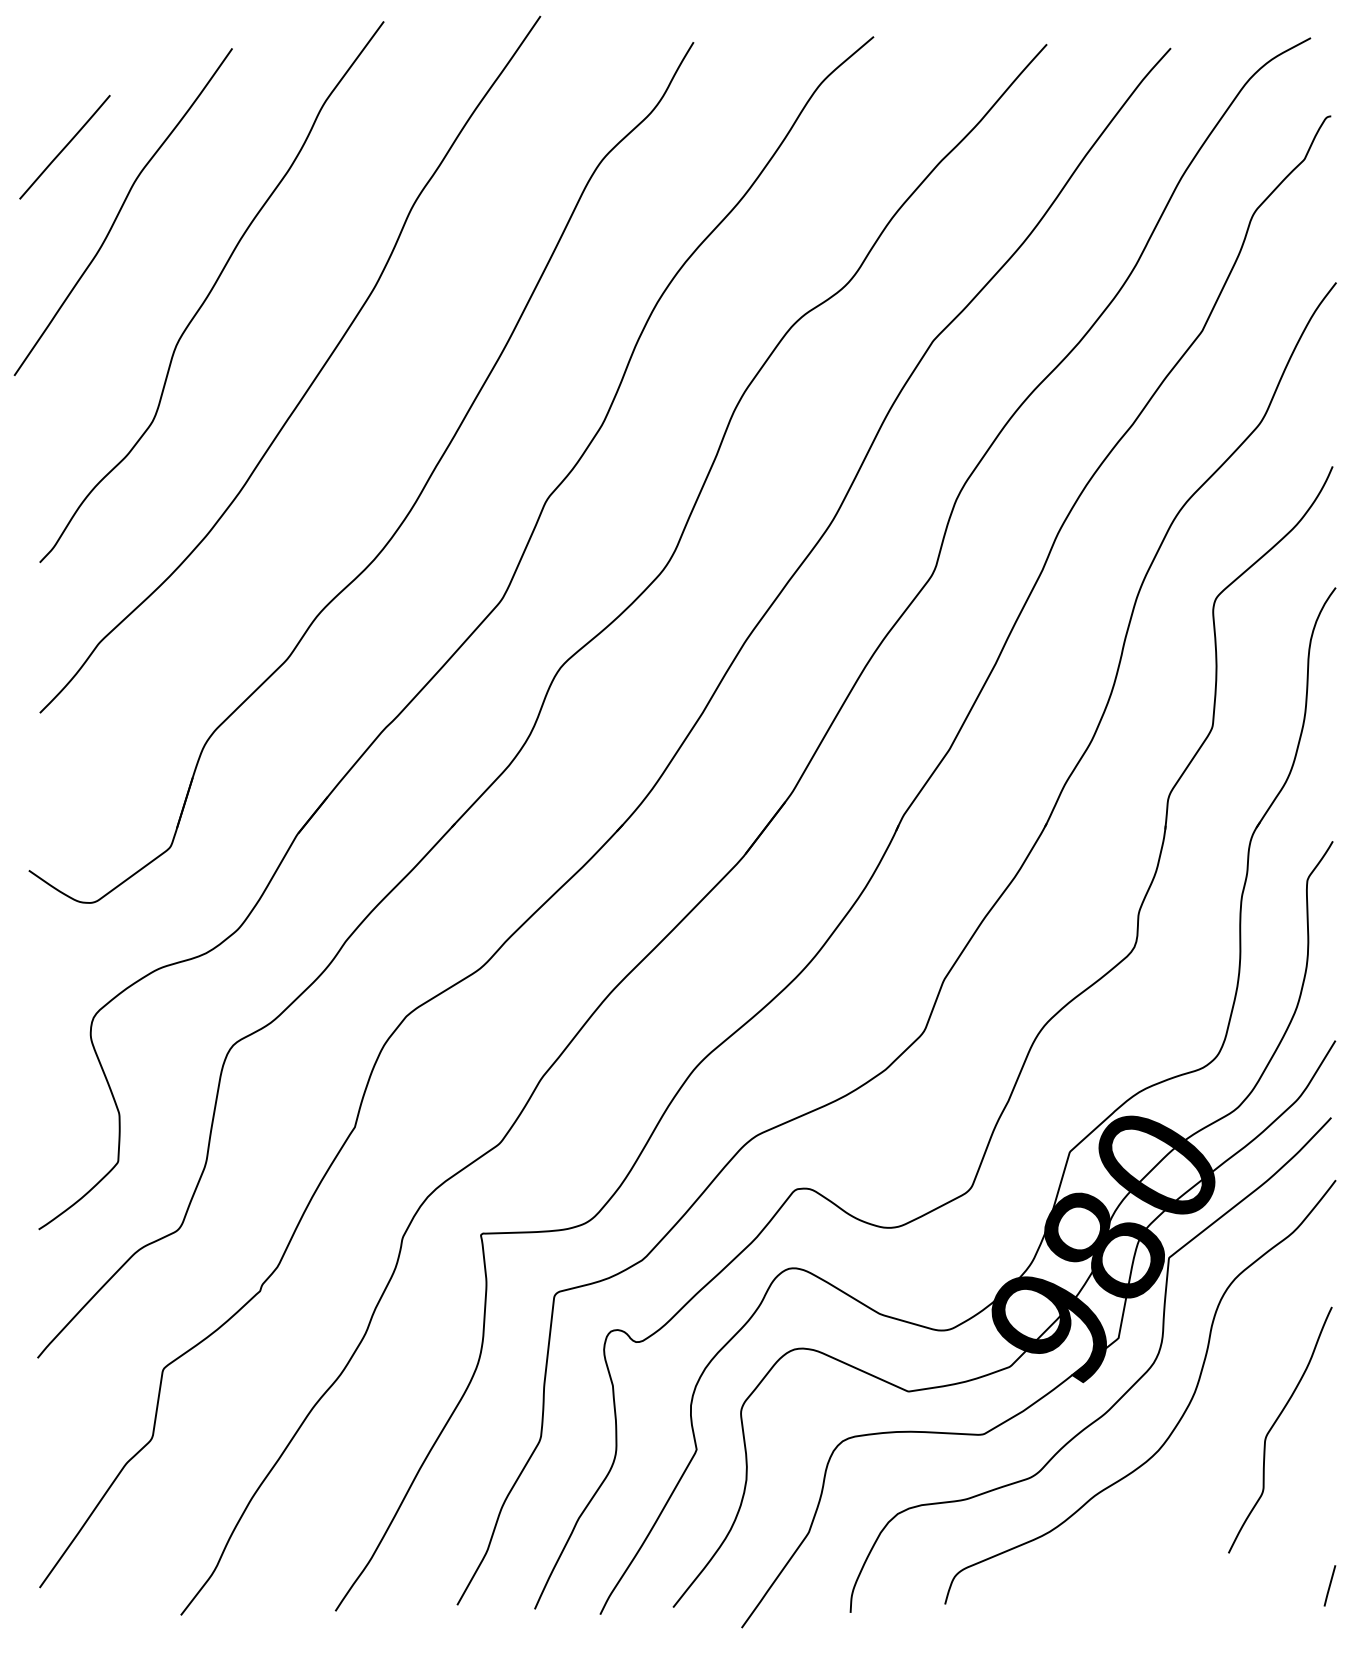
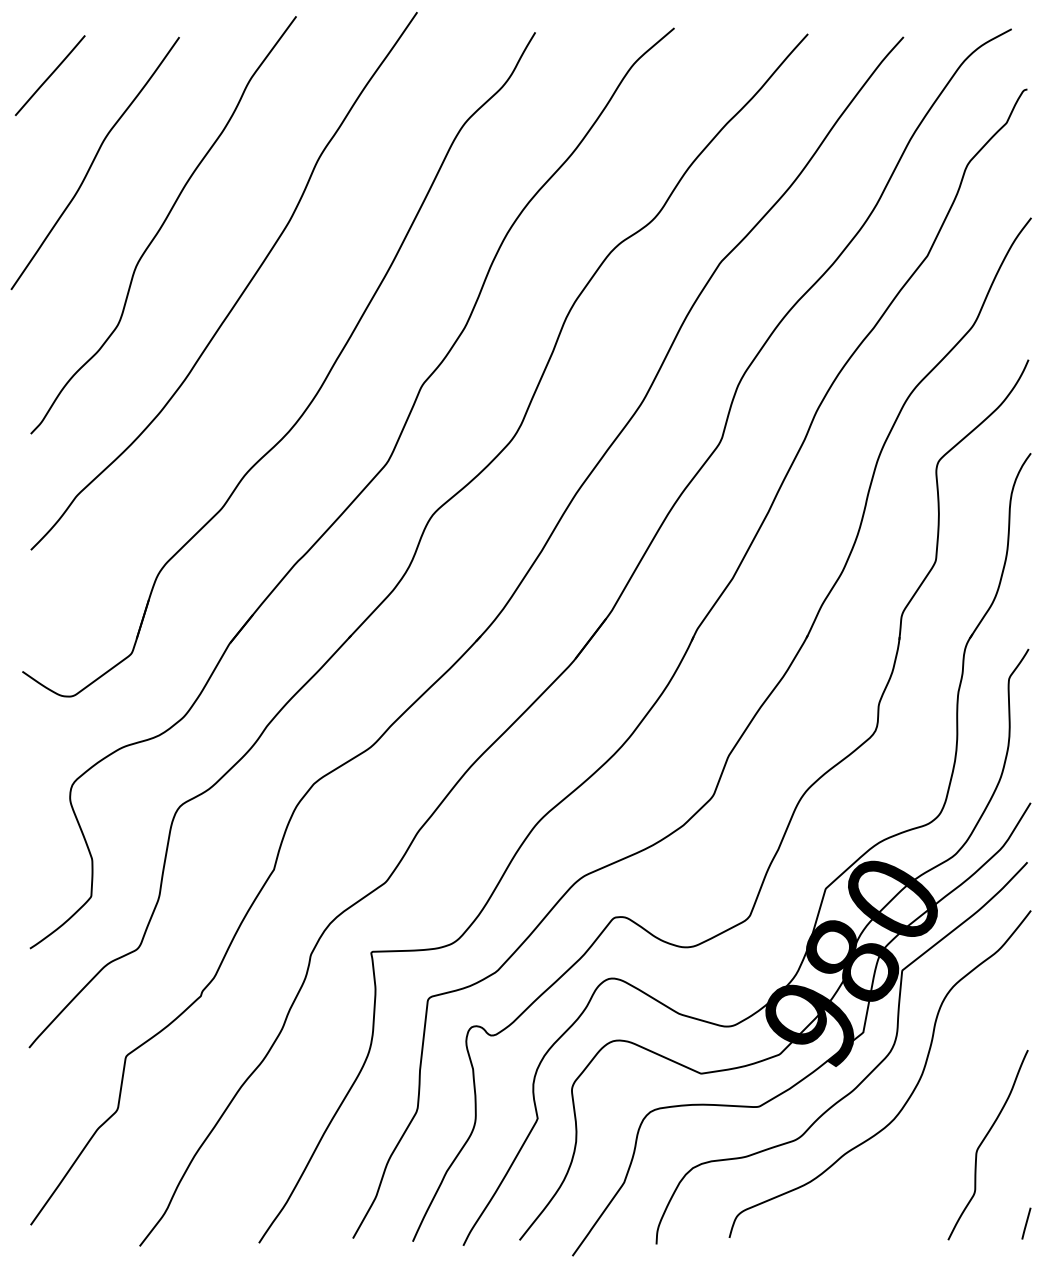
line: (64, 146) -> (49, 75), moved
curve: (1274, 1425) -> (983, 1141), moved

